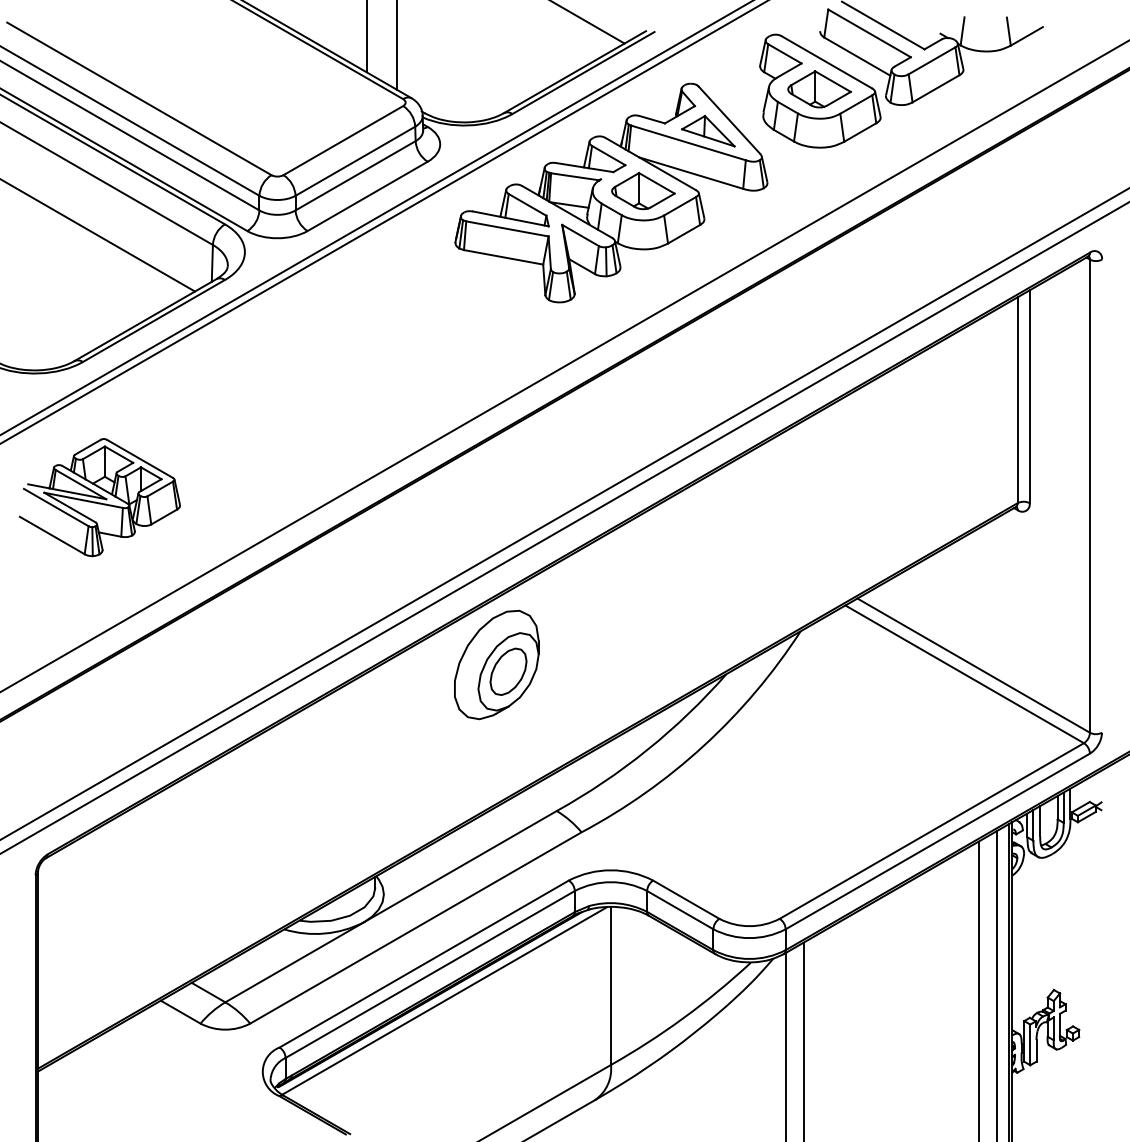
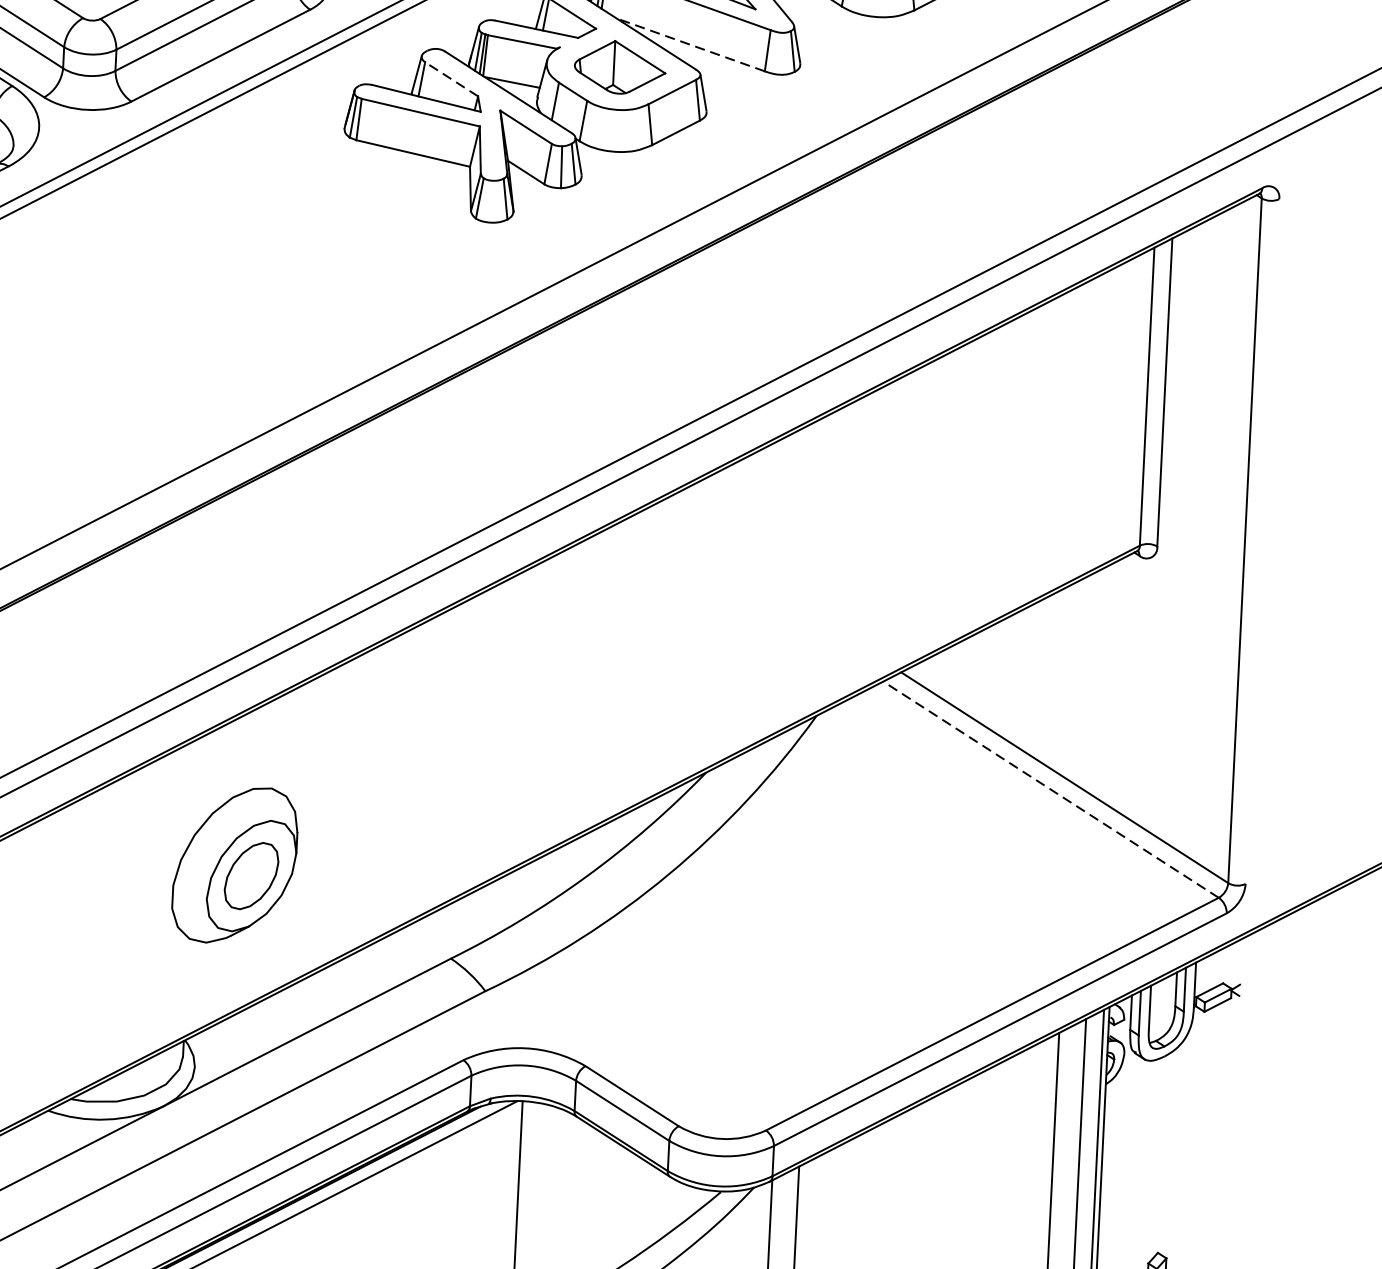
line: (690, 172) -> (689, 43), solid -> dashed
line: (527, 204) -> (451, 78), solid -> dashed
part: (496, 664) -> (234, 864), moved
line: (964, 674) -> (1050, 789), solid -> dashed

